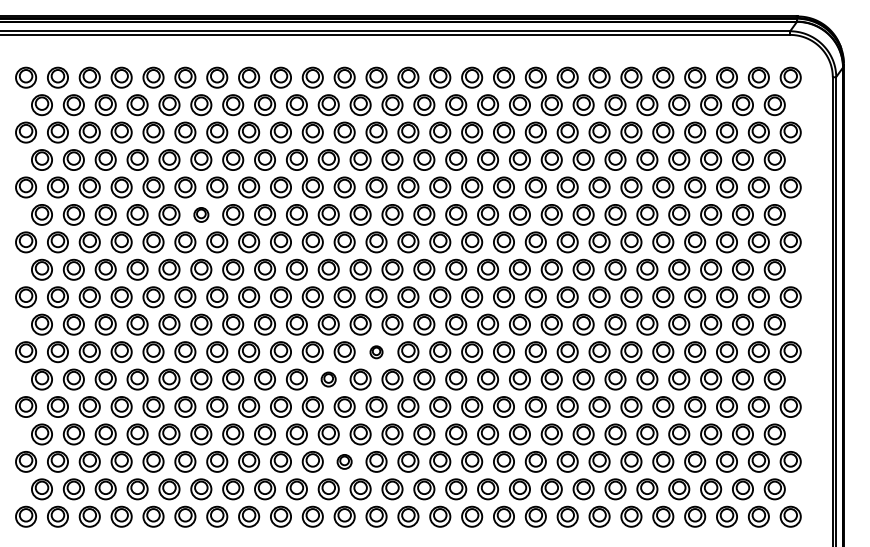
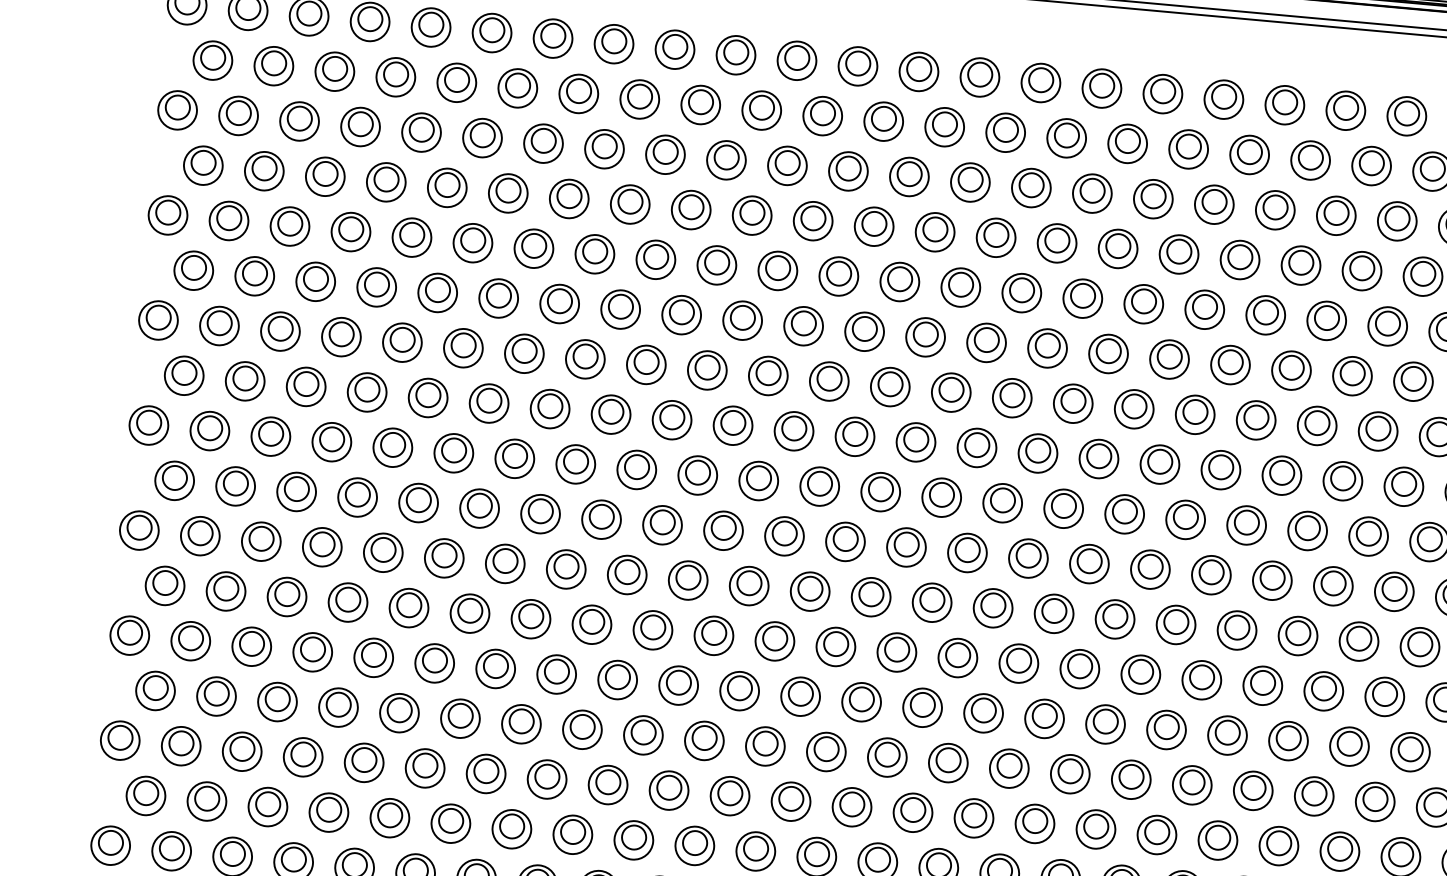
part: (201, 214) -> (499, 297), size x1.43
part: (376, 352) -> (810, 592), size x1.67
part: (328, 379) -> (713, 635), size x1.43
part: (344, 461) -> (729, 795), size x1.43

